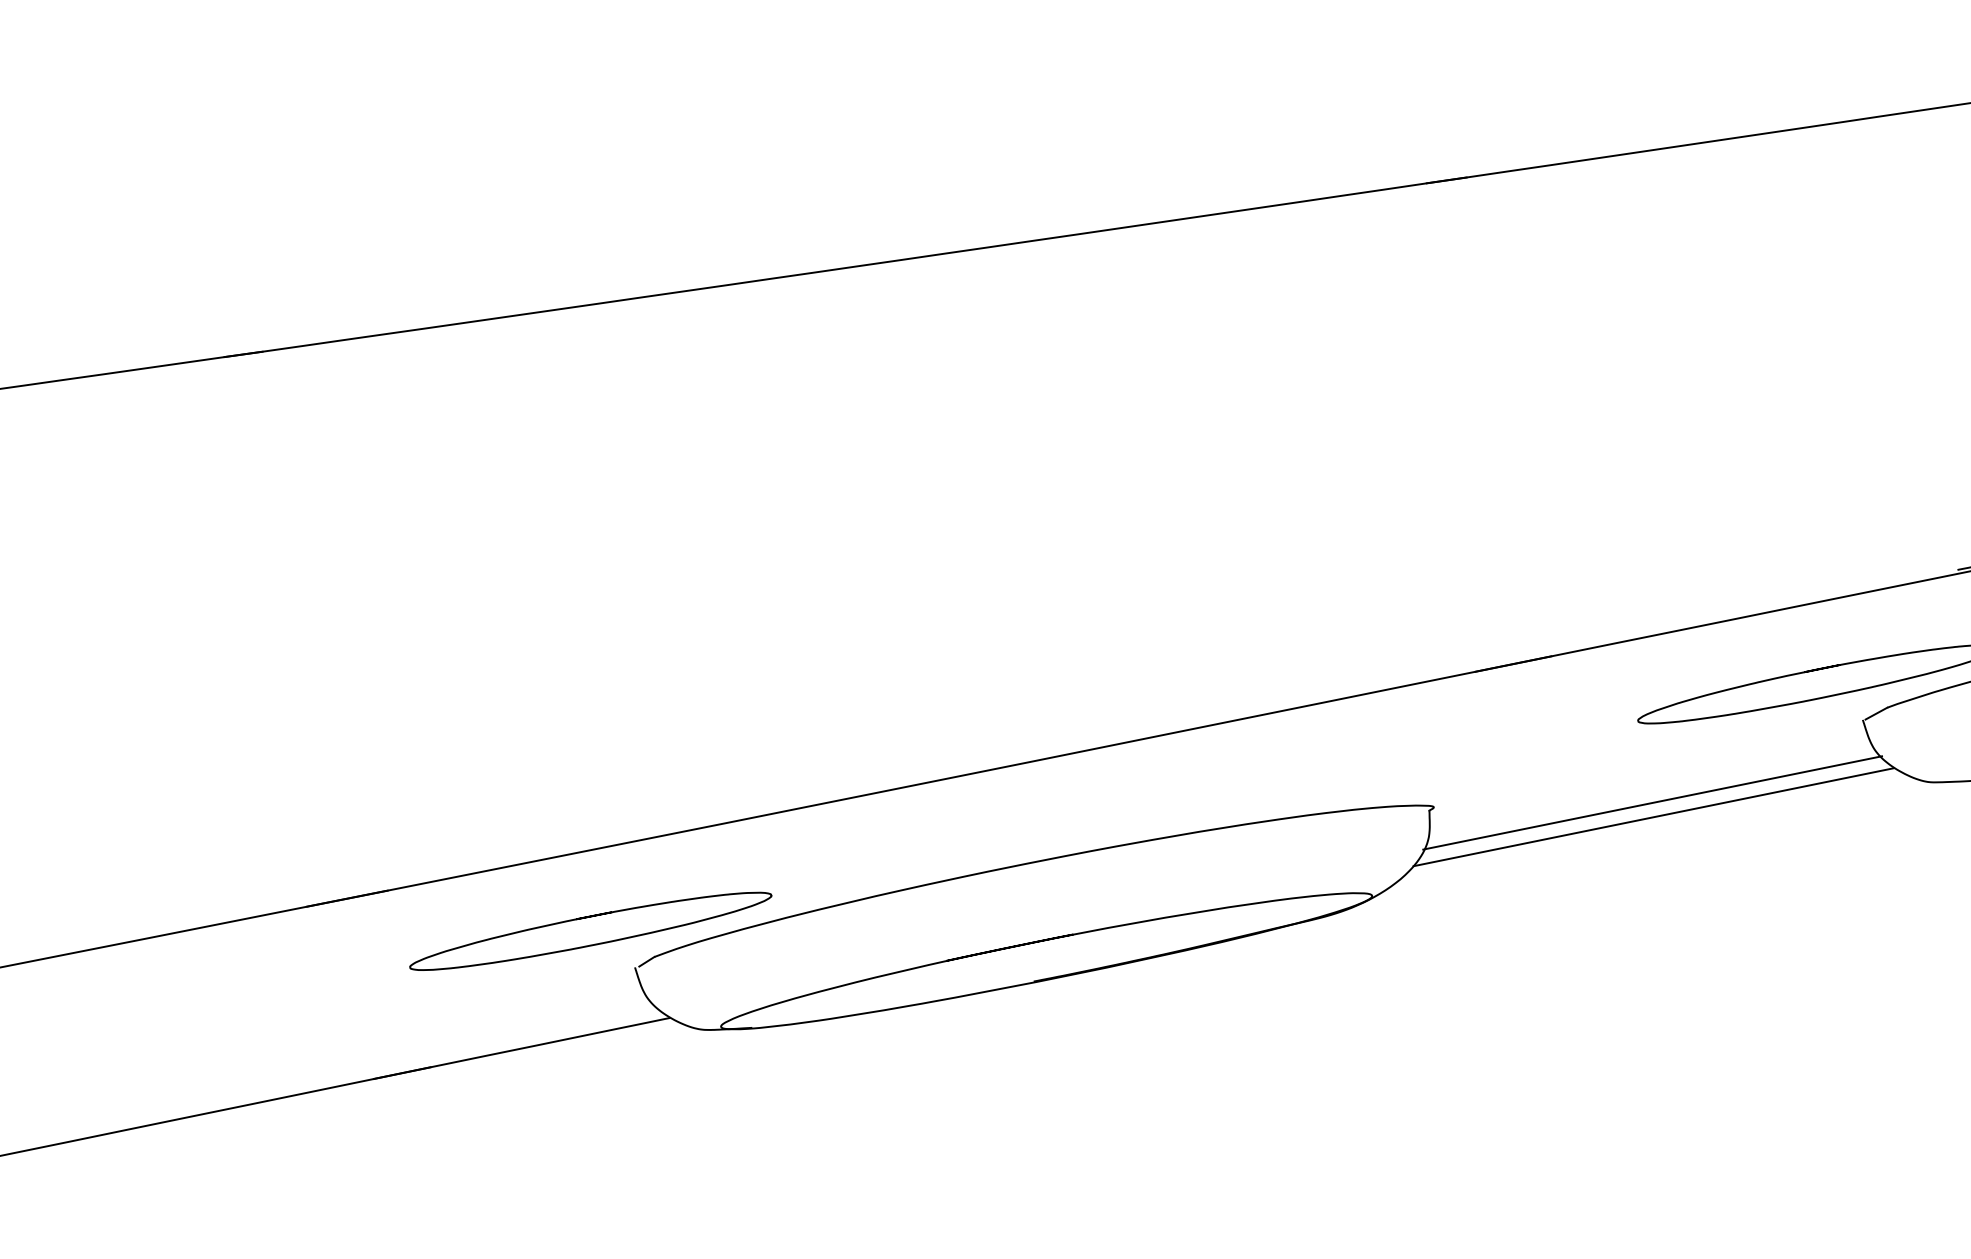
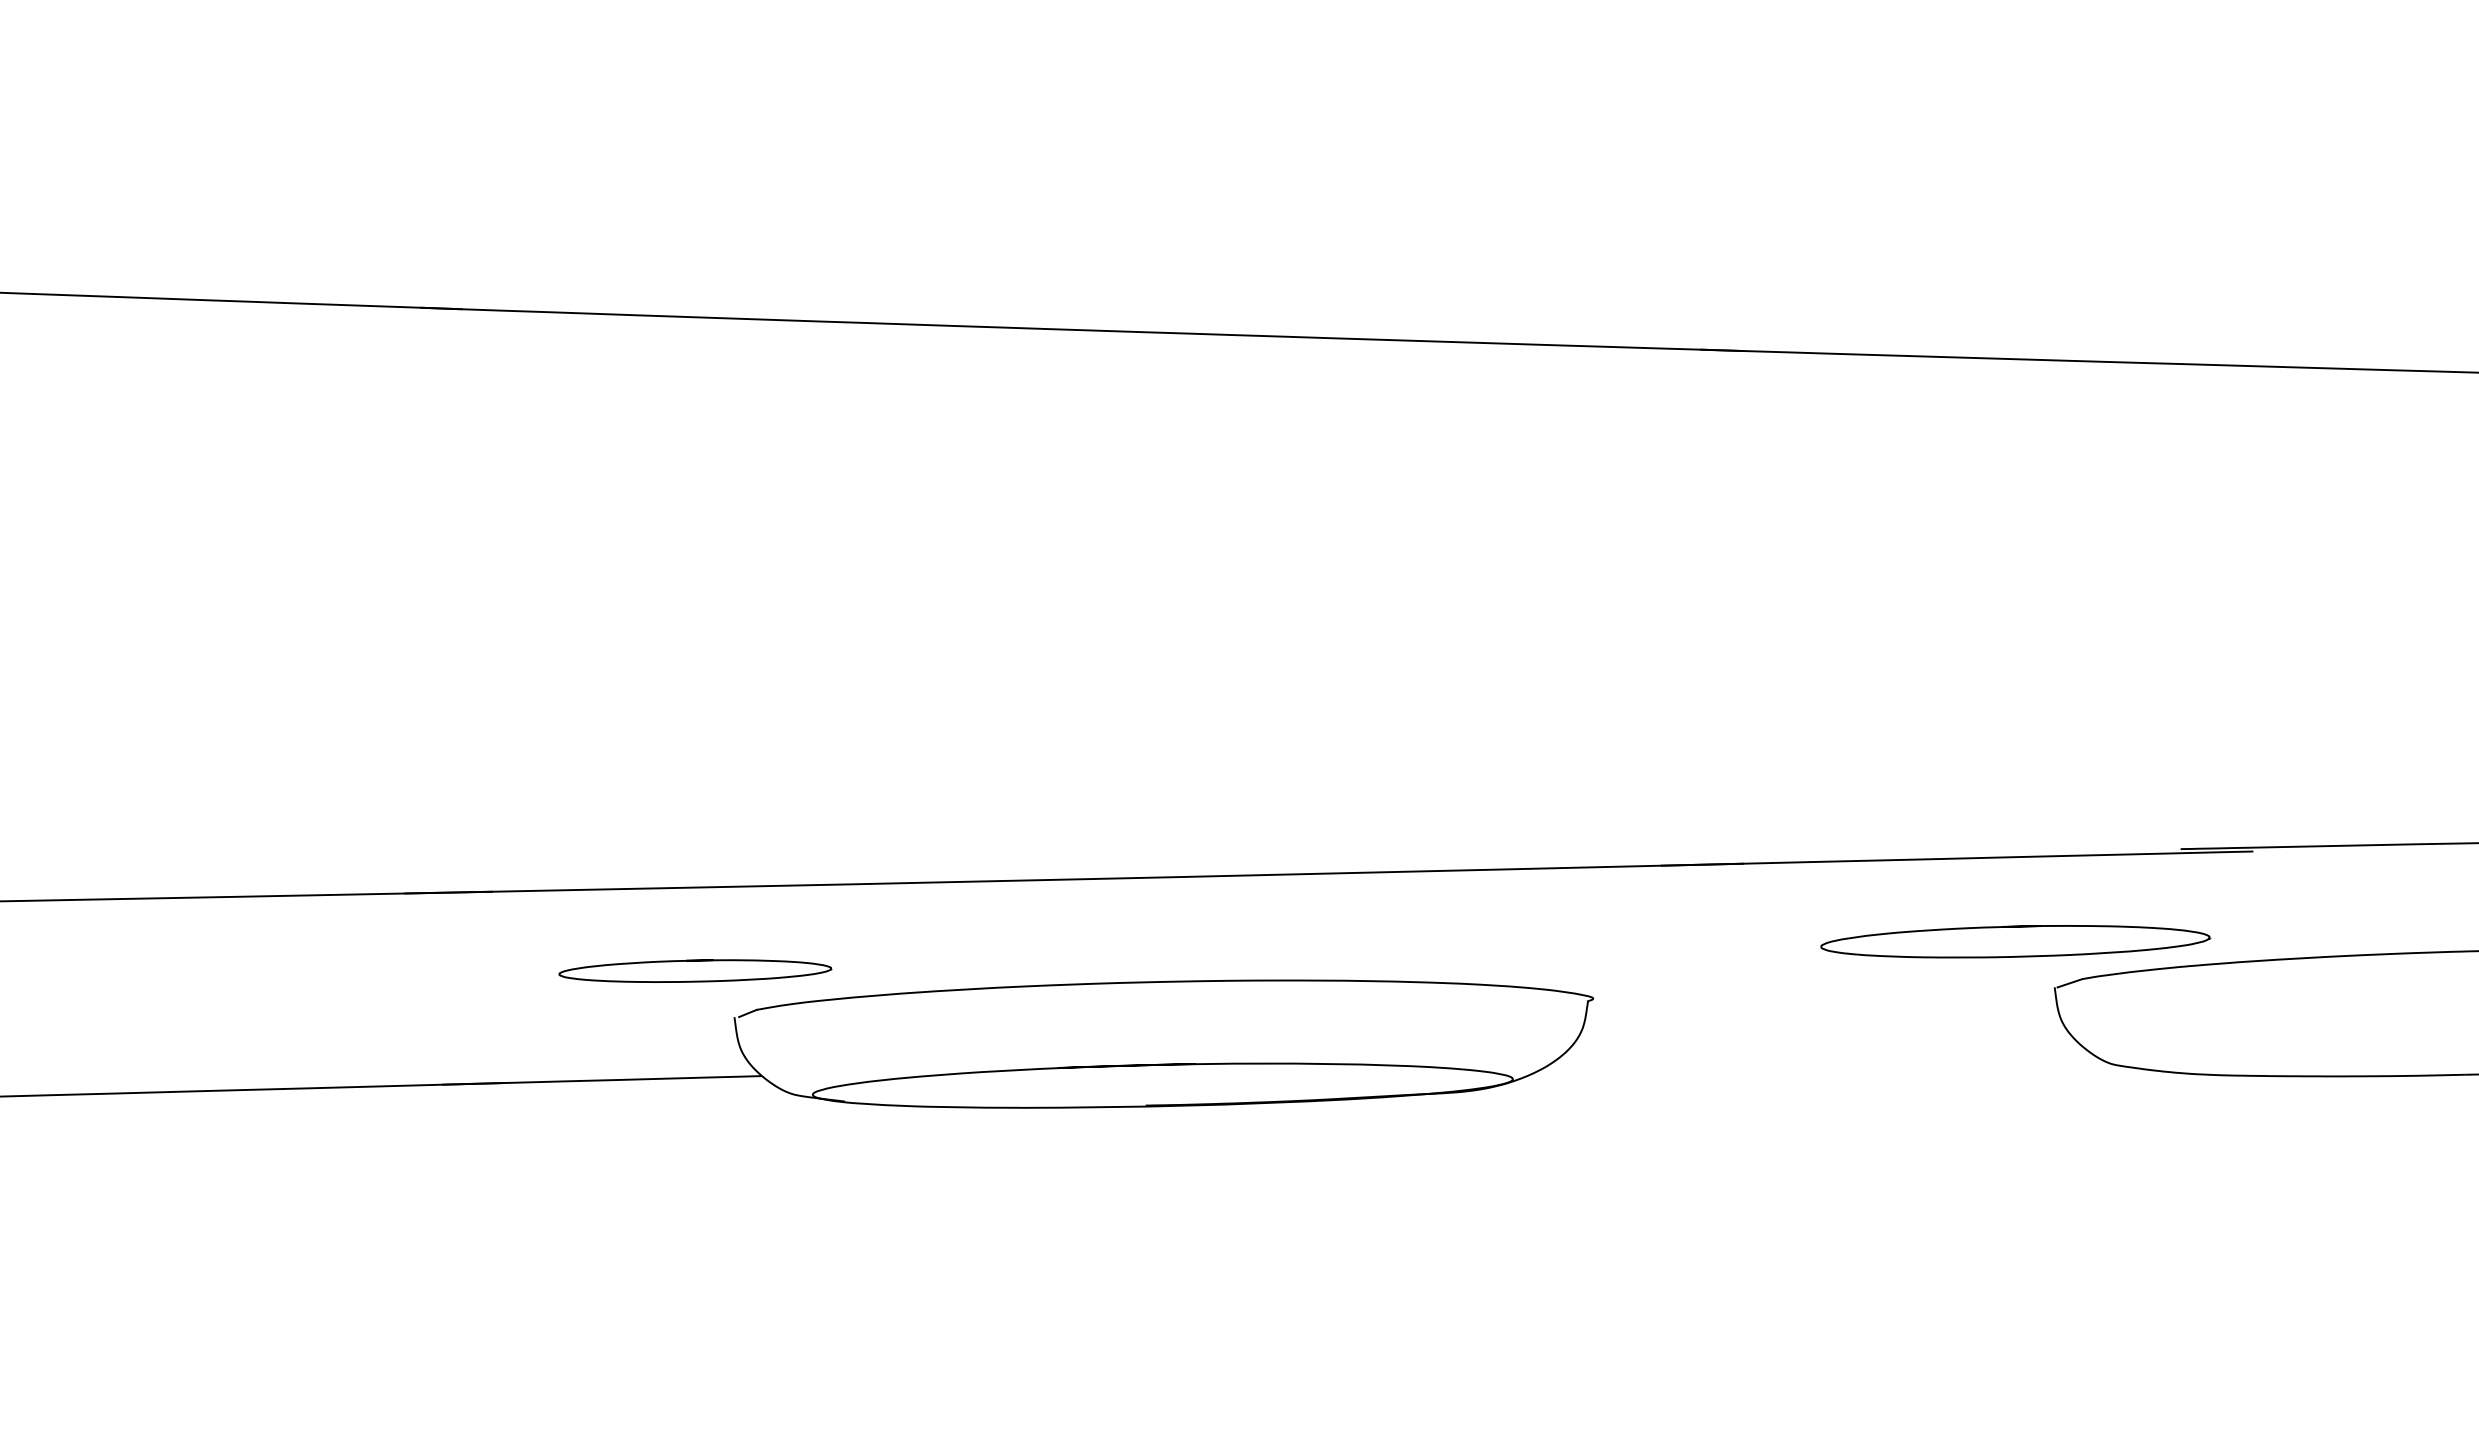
line: (1652, 802) -> (1820, 1034), removed
line: (1653, 817) -> (1819, 1049), removed
part: (590, 930) -> (695, 970), size x0.7

